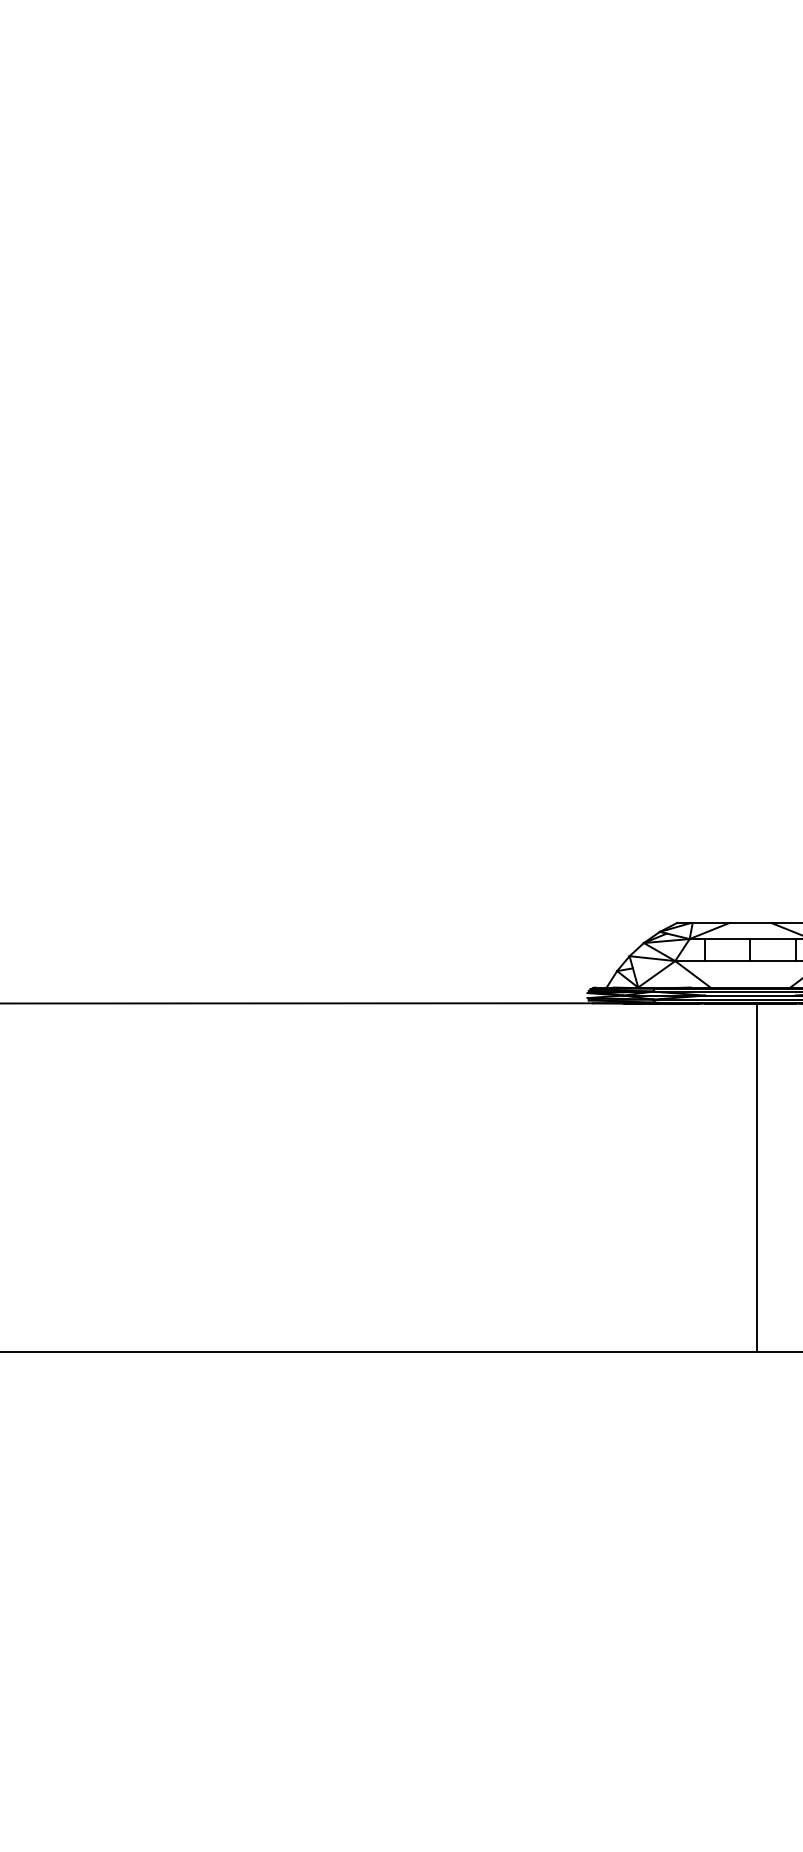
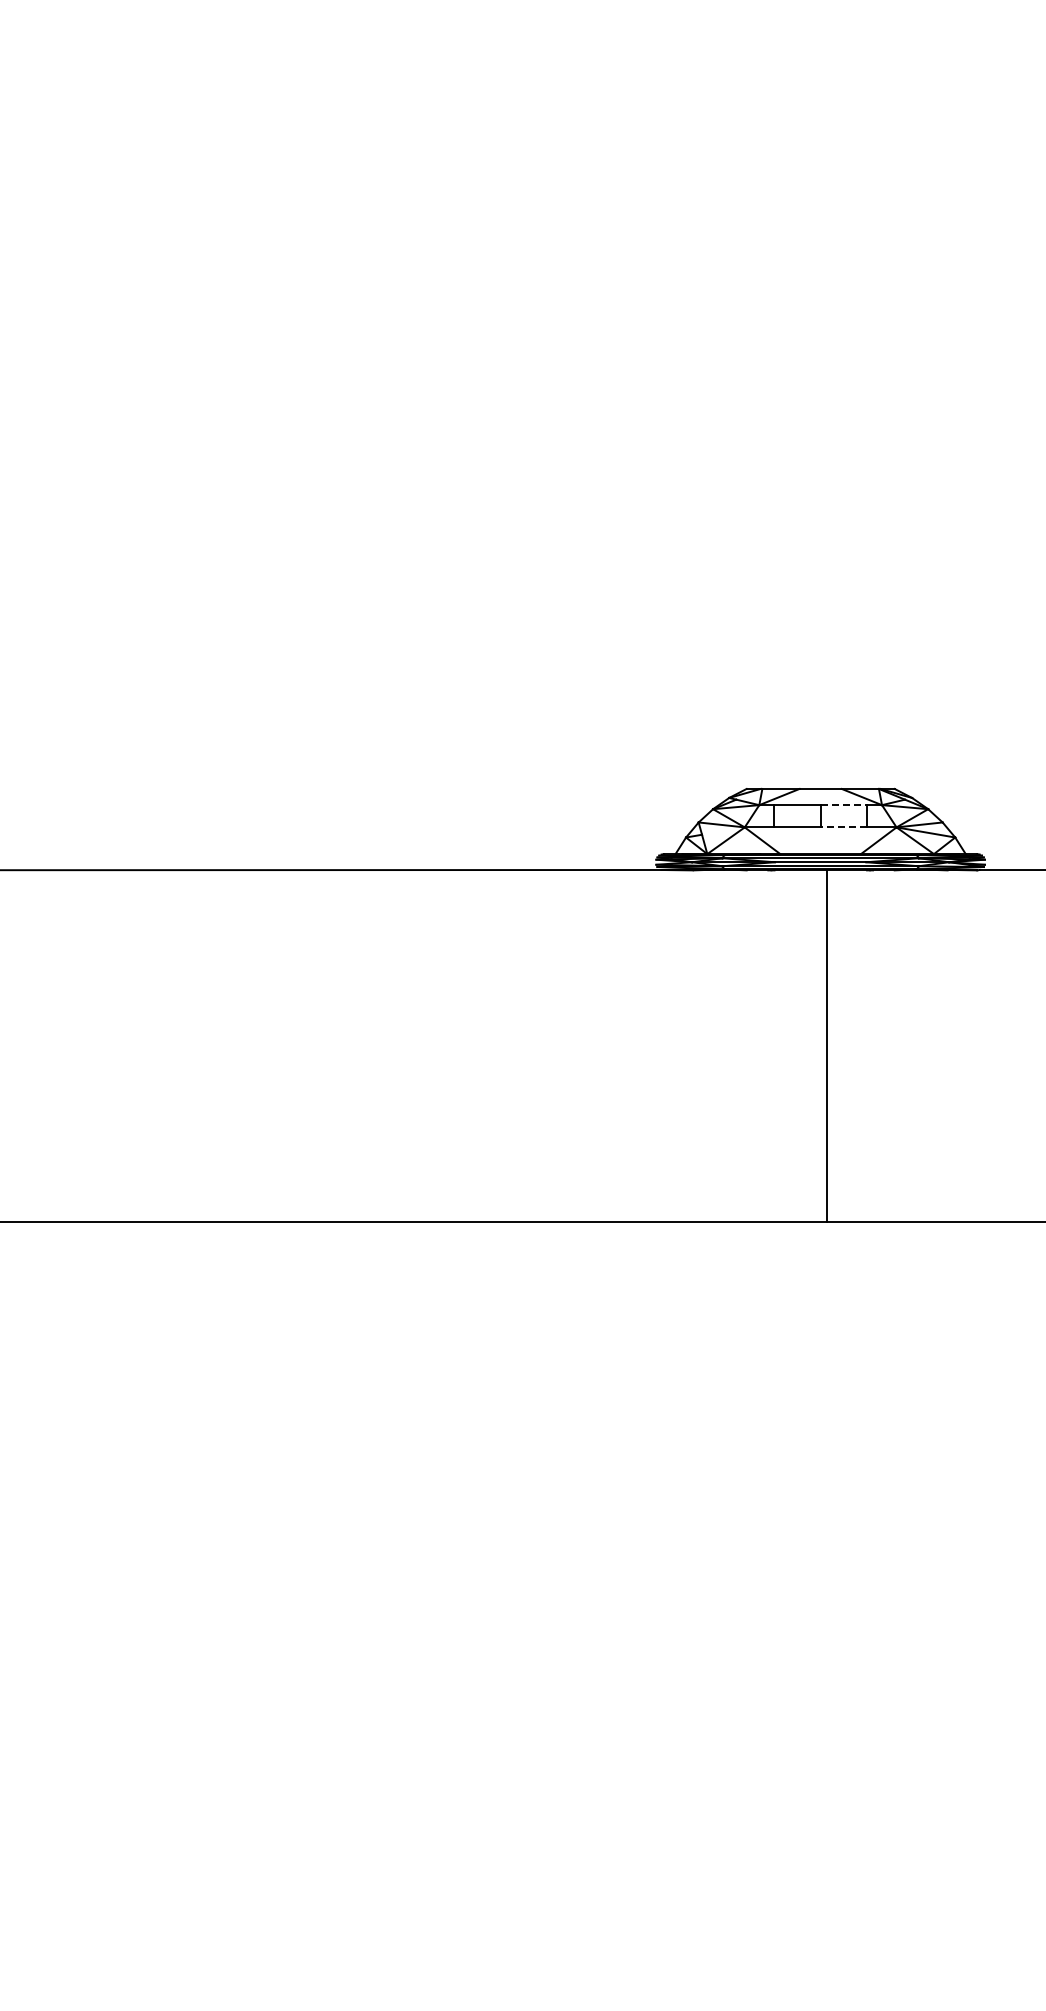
line: (774, 939) -> (844, 805), solid -> dashed
line: (773, 961) -> (843, 827), solid -> dashed

